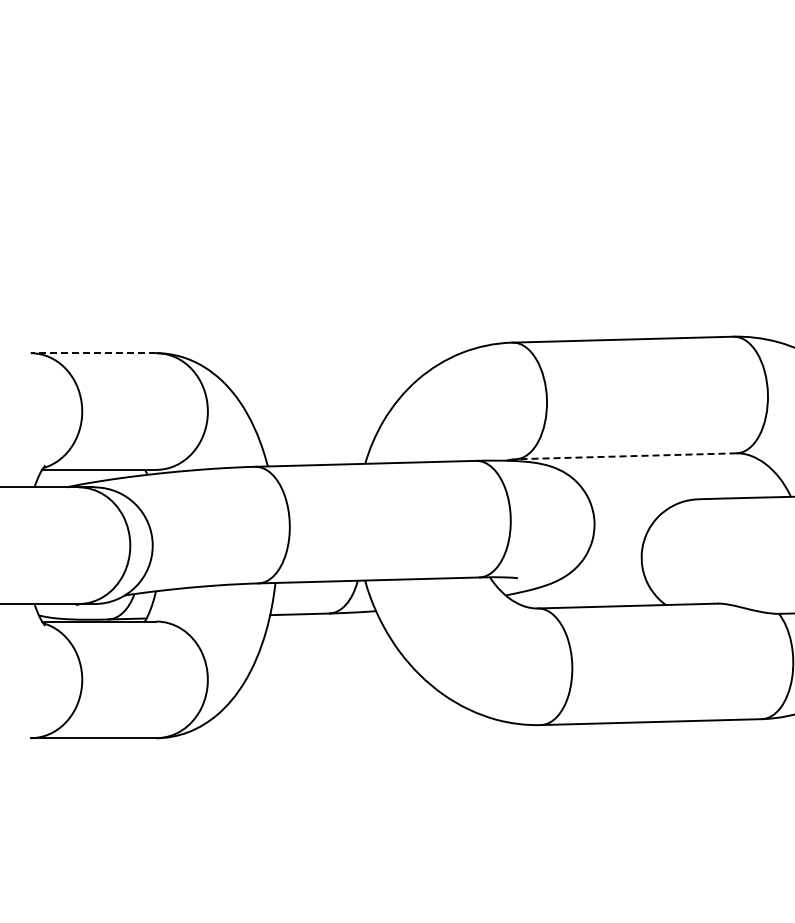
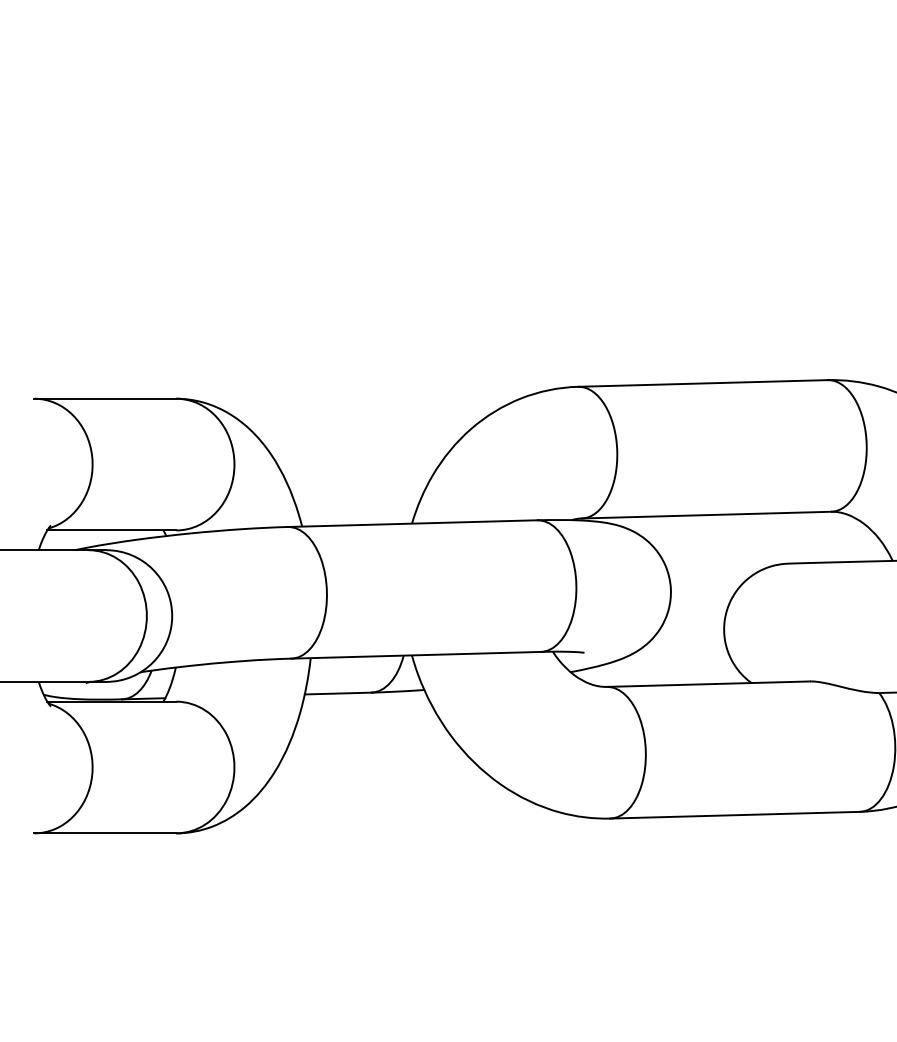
line: (93, 353) -> (105, 399), dashed -> solid
line: (625, 456) -> (705, 515), dashed -> solid

